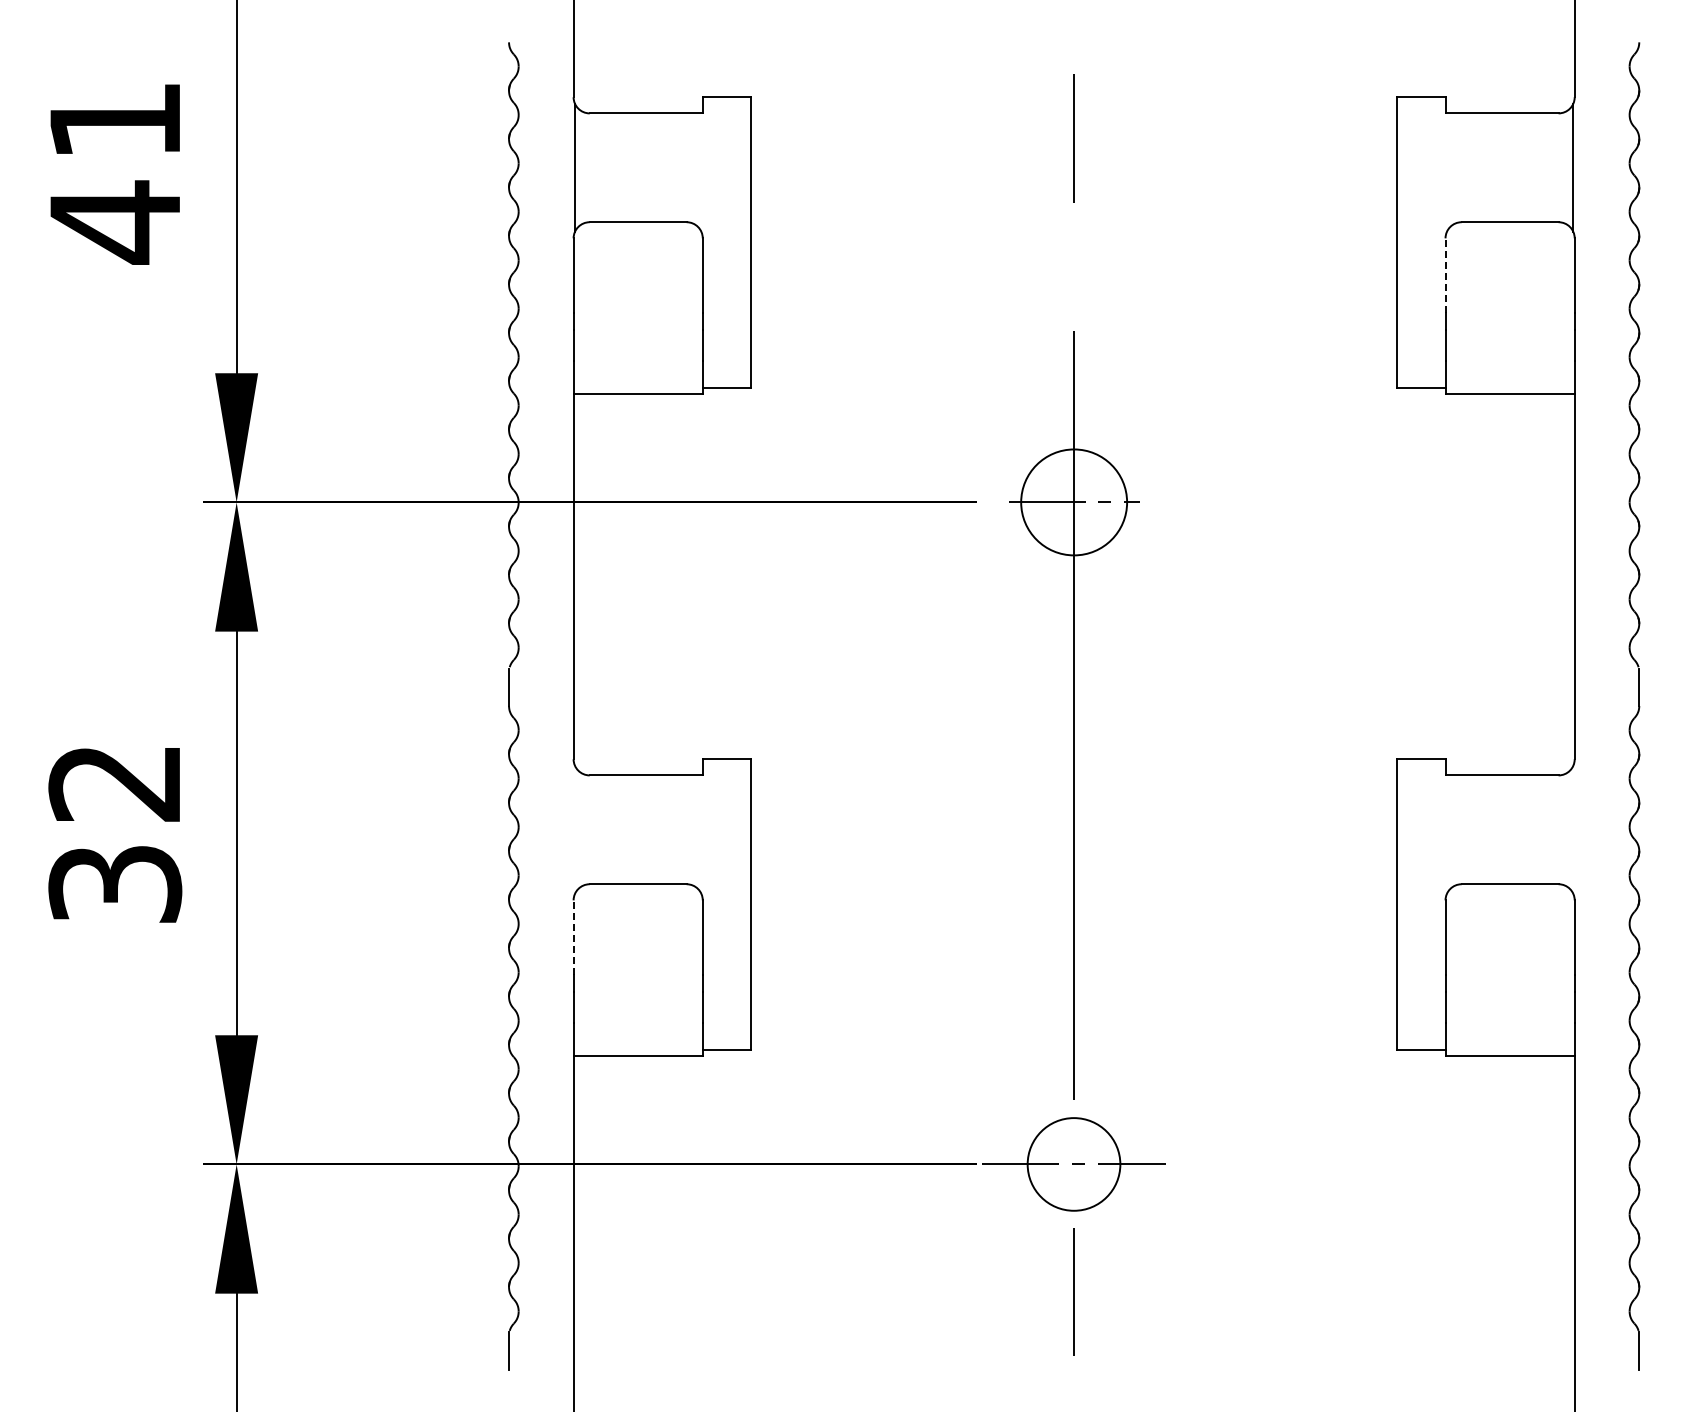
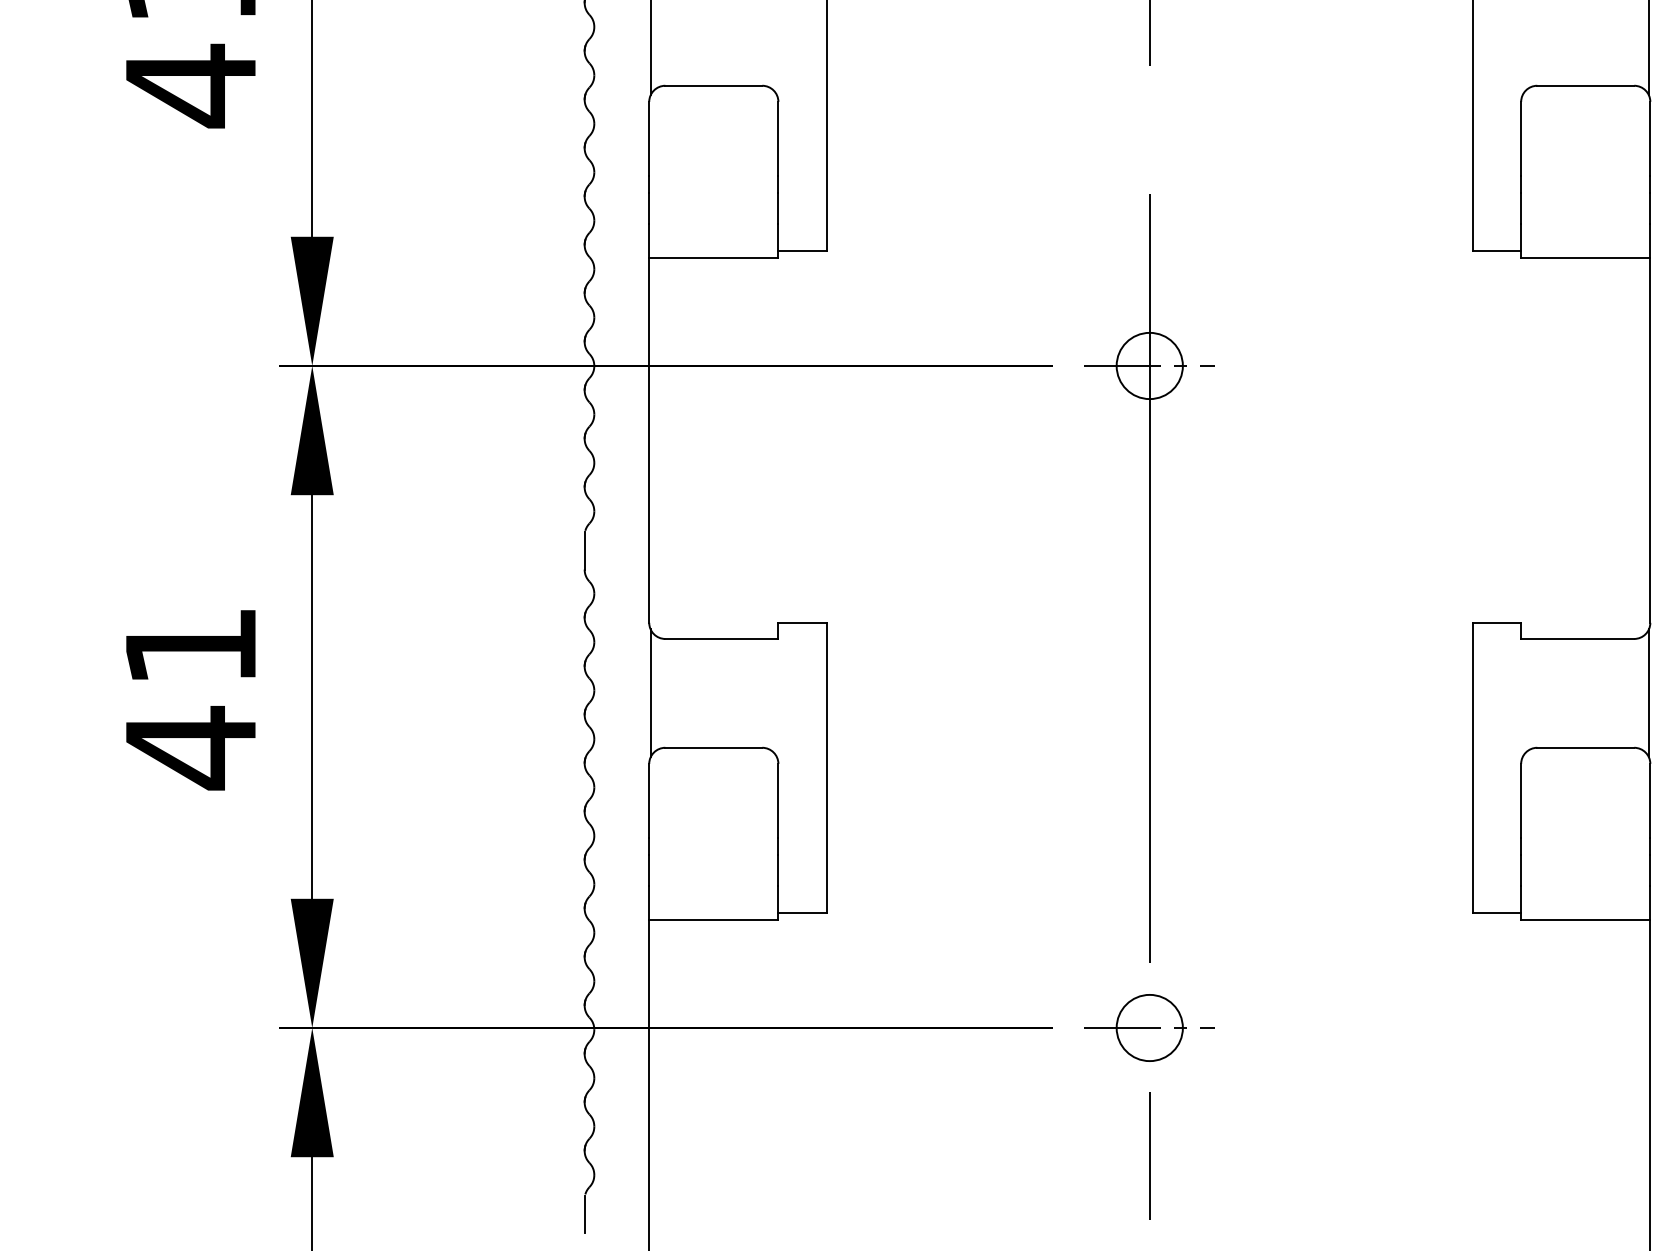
line: (1445, 275) -> (1521, 139), dashed -> solid
circle: (1074, 502) -> (1150, 366), size x0.62
line: (575, 829) -> (651, 693), added
line: (1573, 829) -> (1649, 693), added
text: (115, 836) -> (191, 700), 32 -> 41
line: (573, 937) -> (649, 801), dashed -> solid
part: (1074, 1164) -> (1150, 1028), size x0.71

